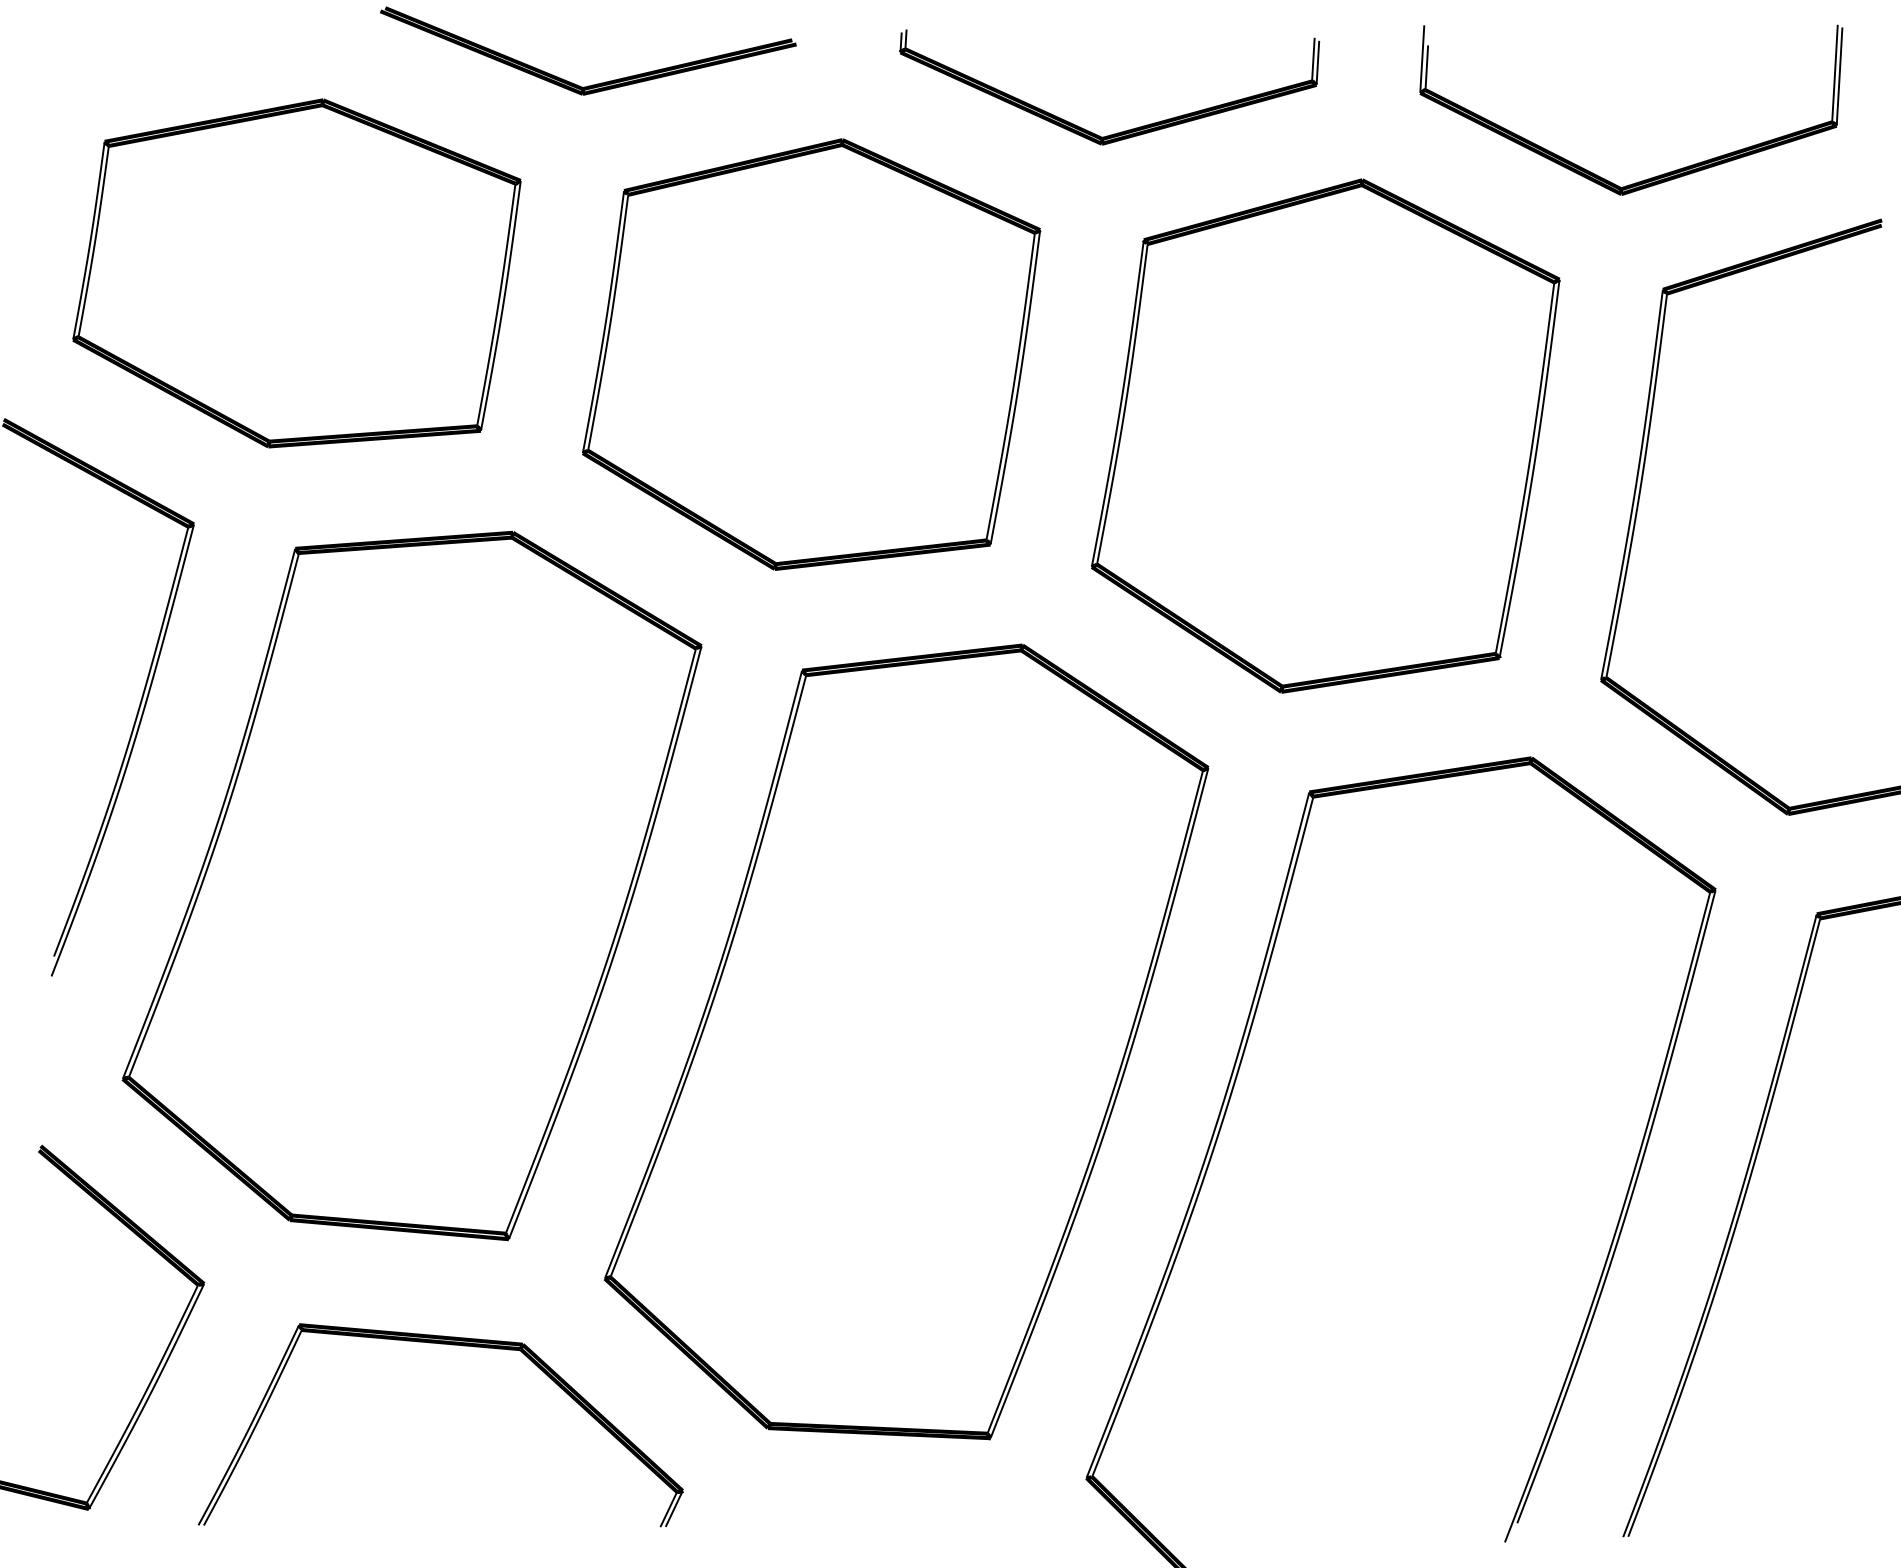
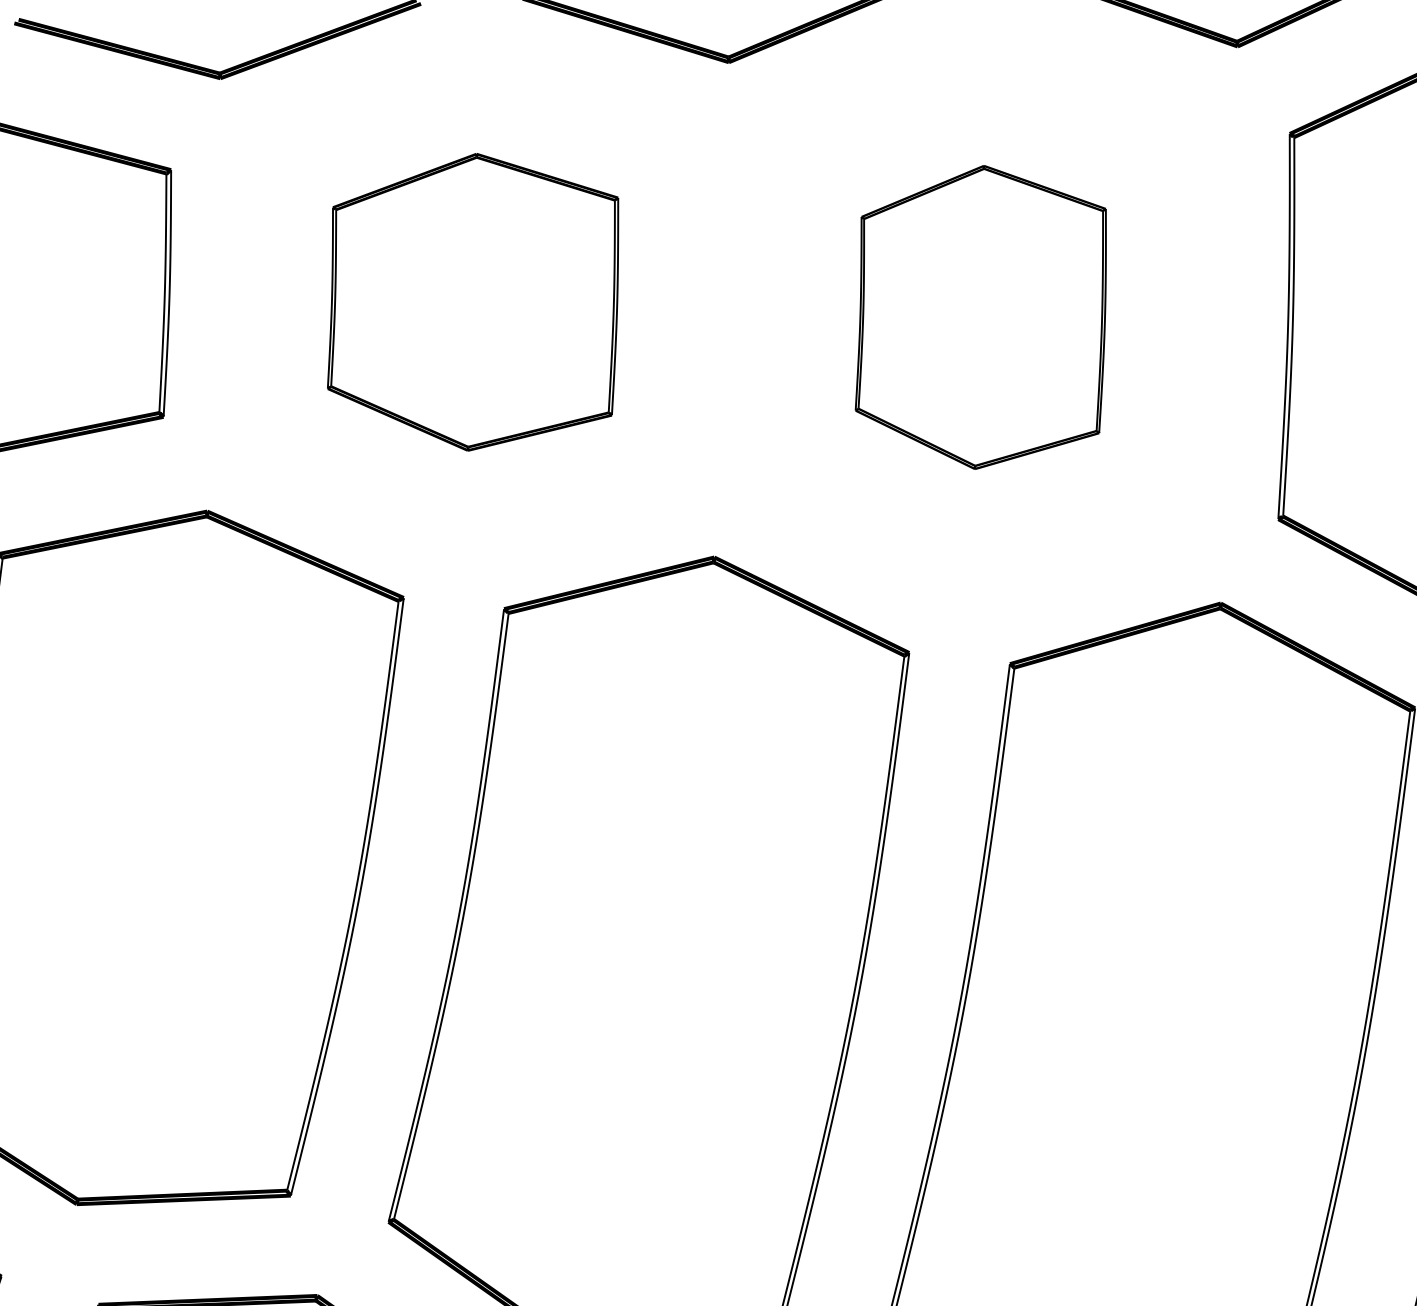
part: (811, 354) -> (473, 302), size x0.7
part: (1325, 435) -> (981, 316), size x0.6

